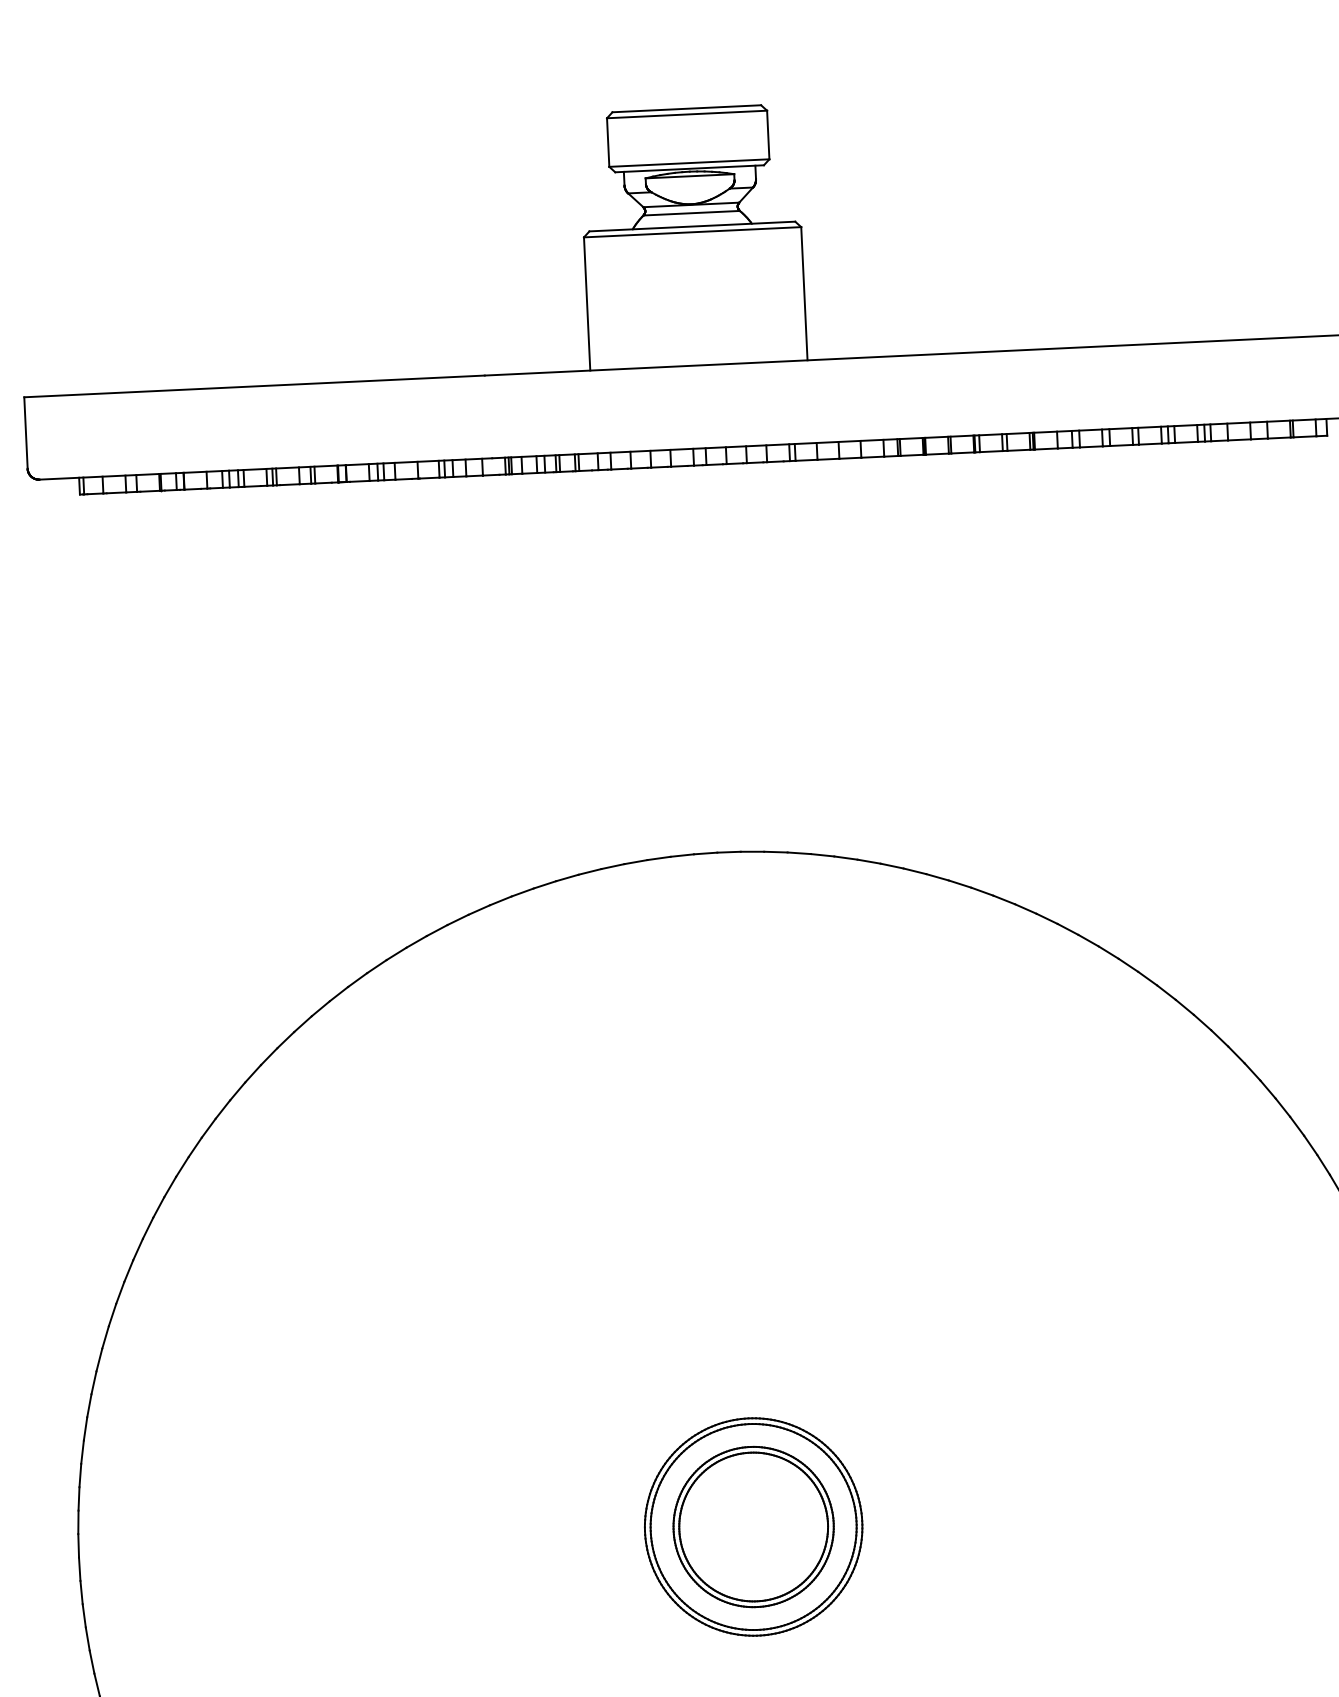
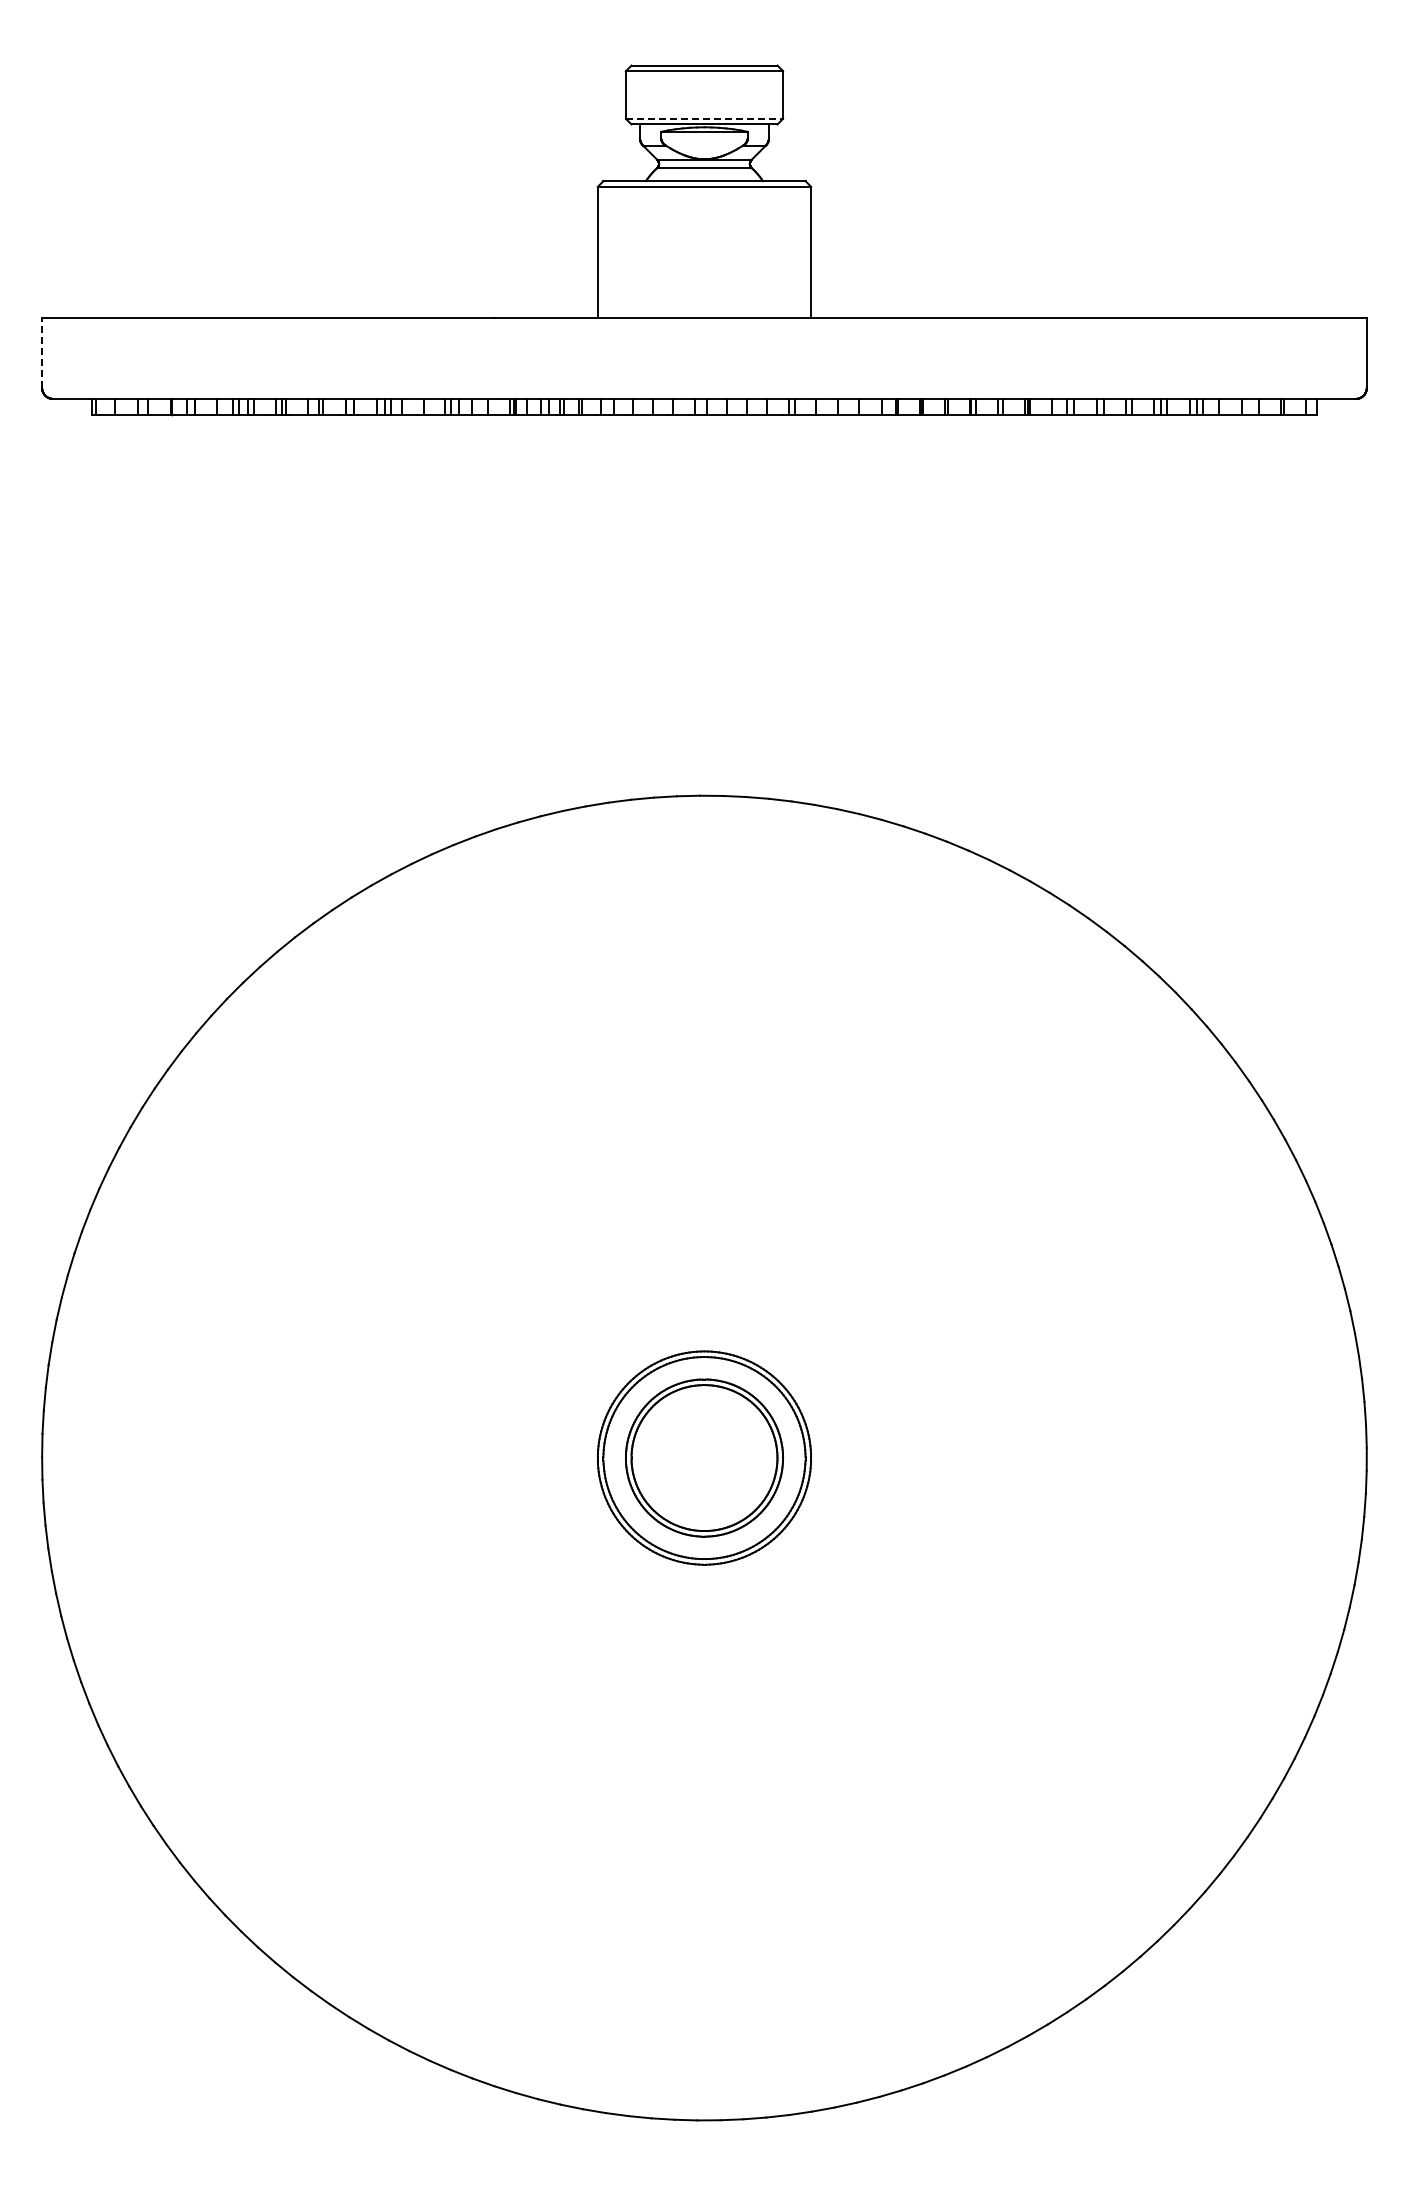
line: (689, 162) -> (704, 118), solid -> dashed
line: (26, 432) -> (42, 352), solid -> dashed

